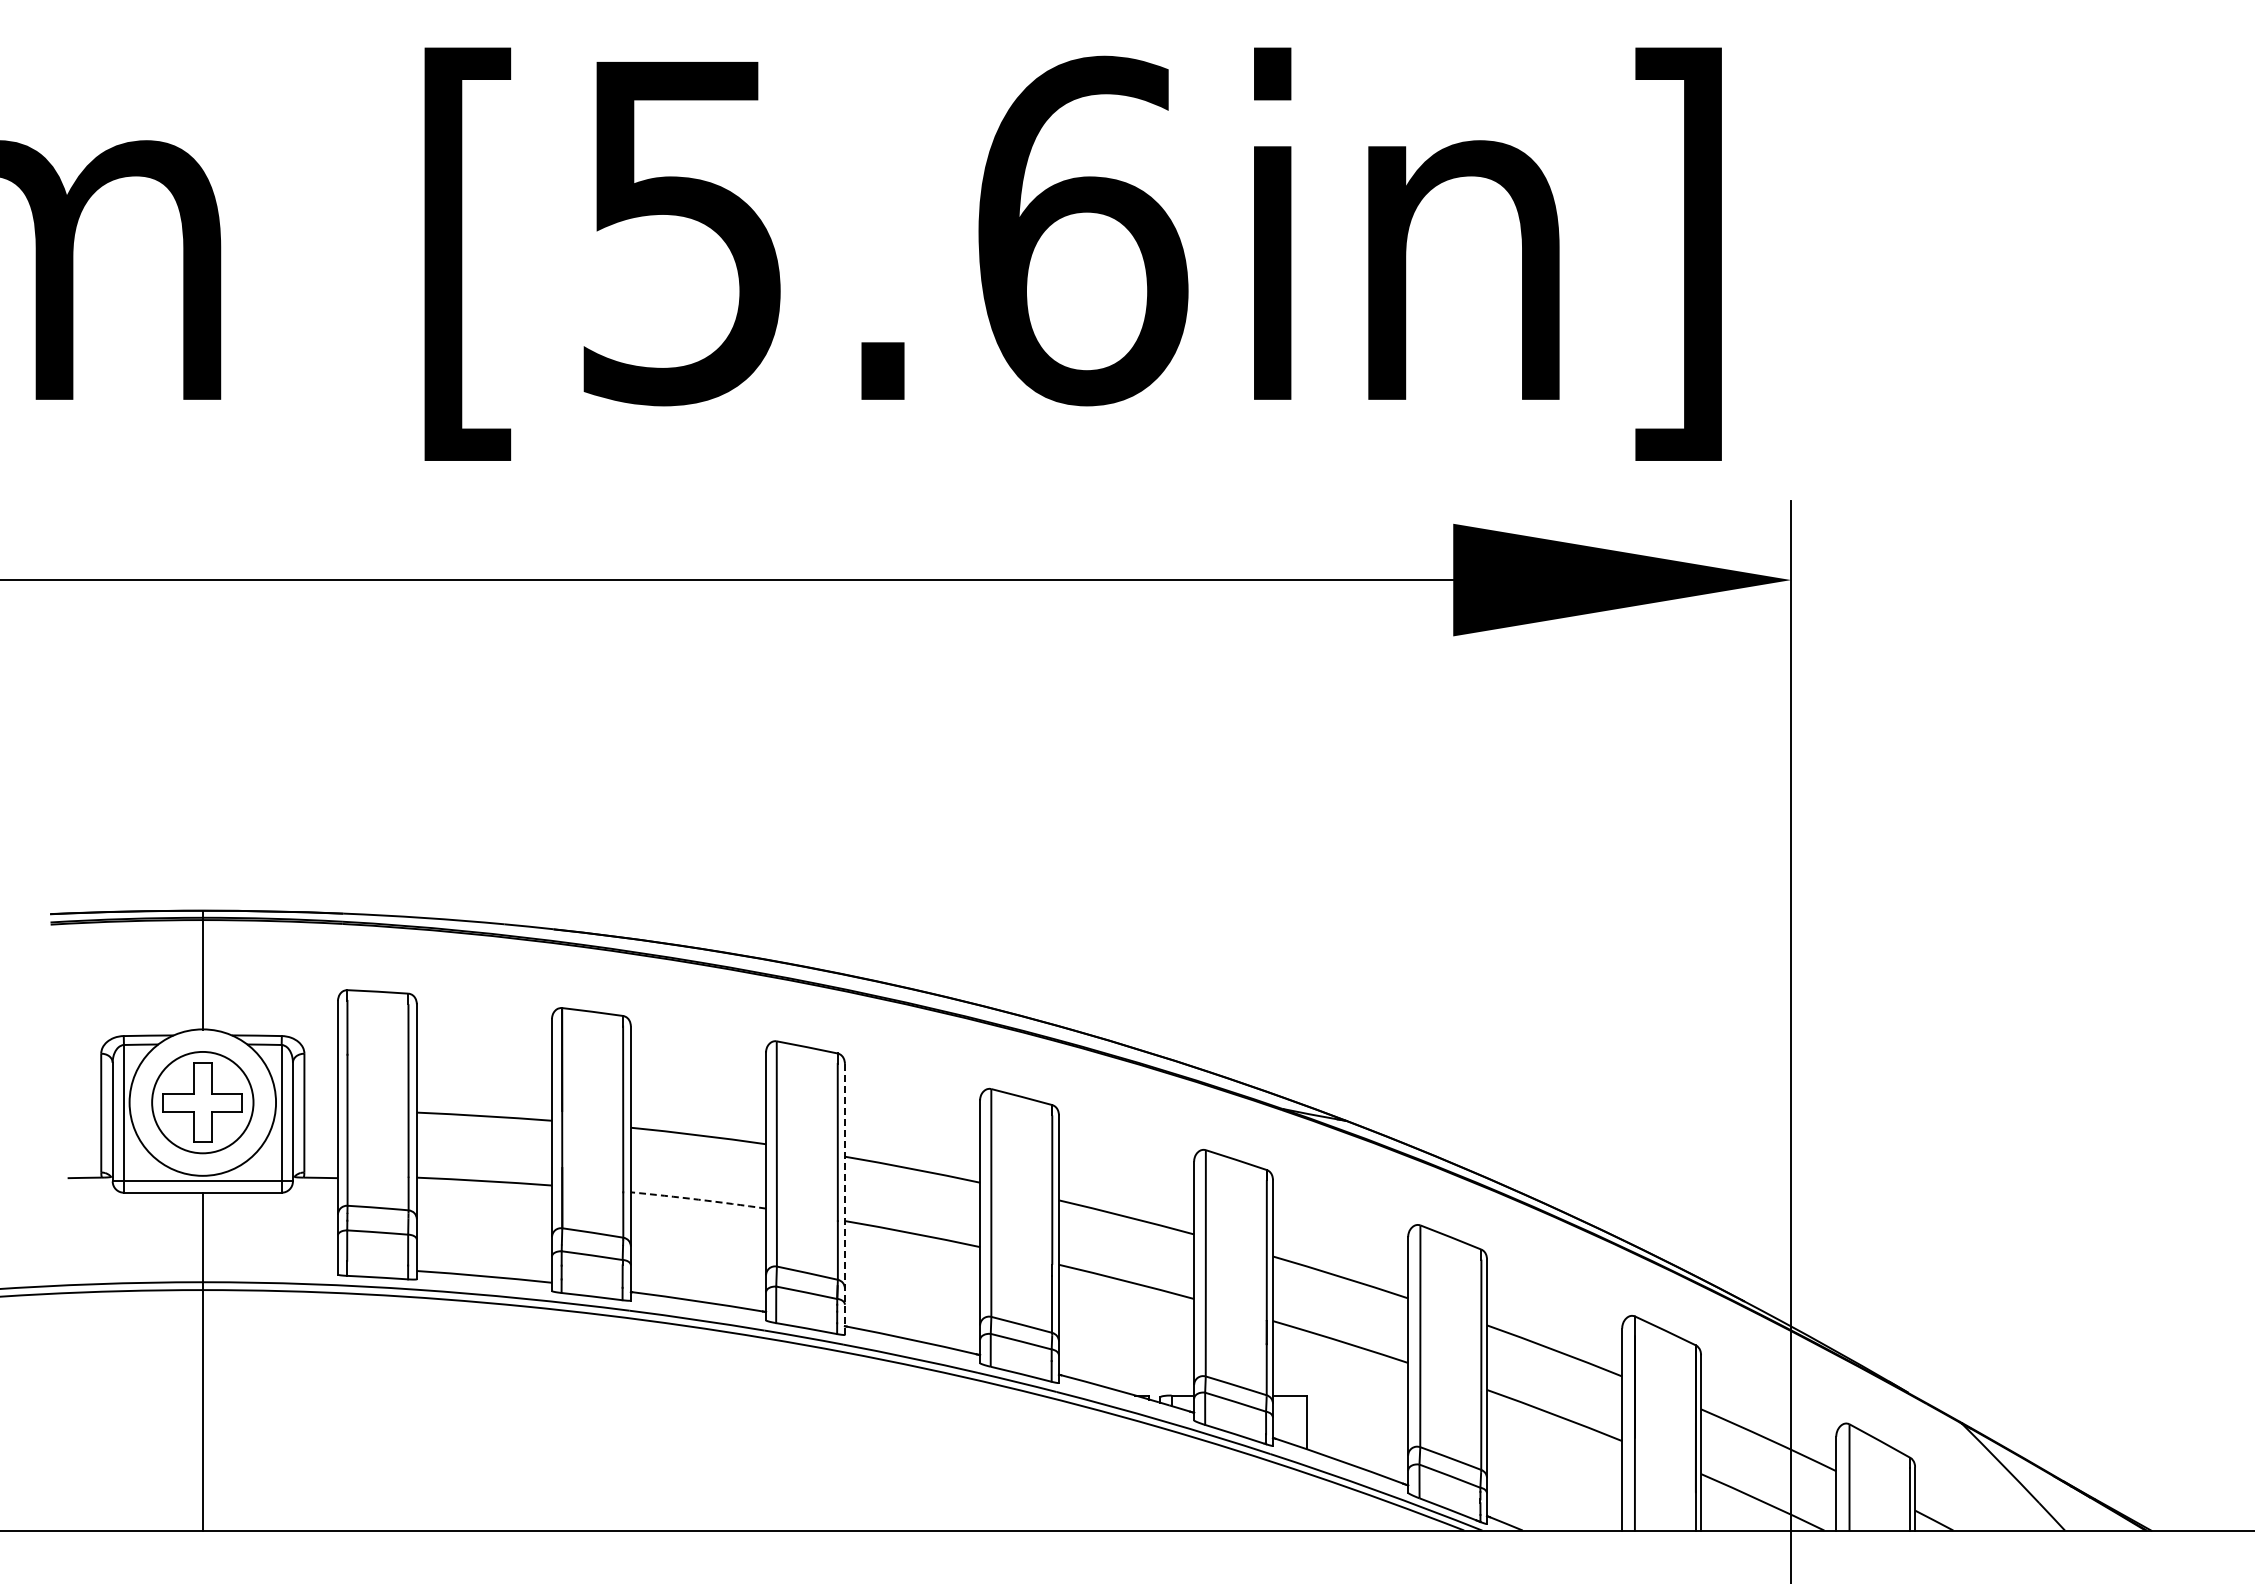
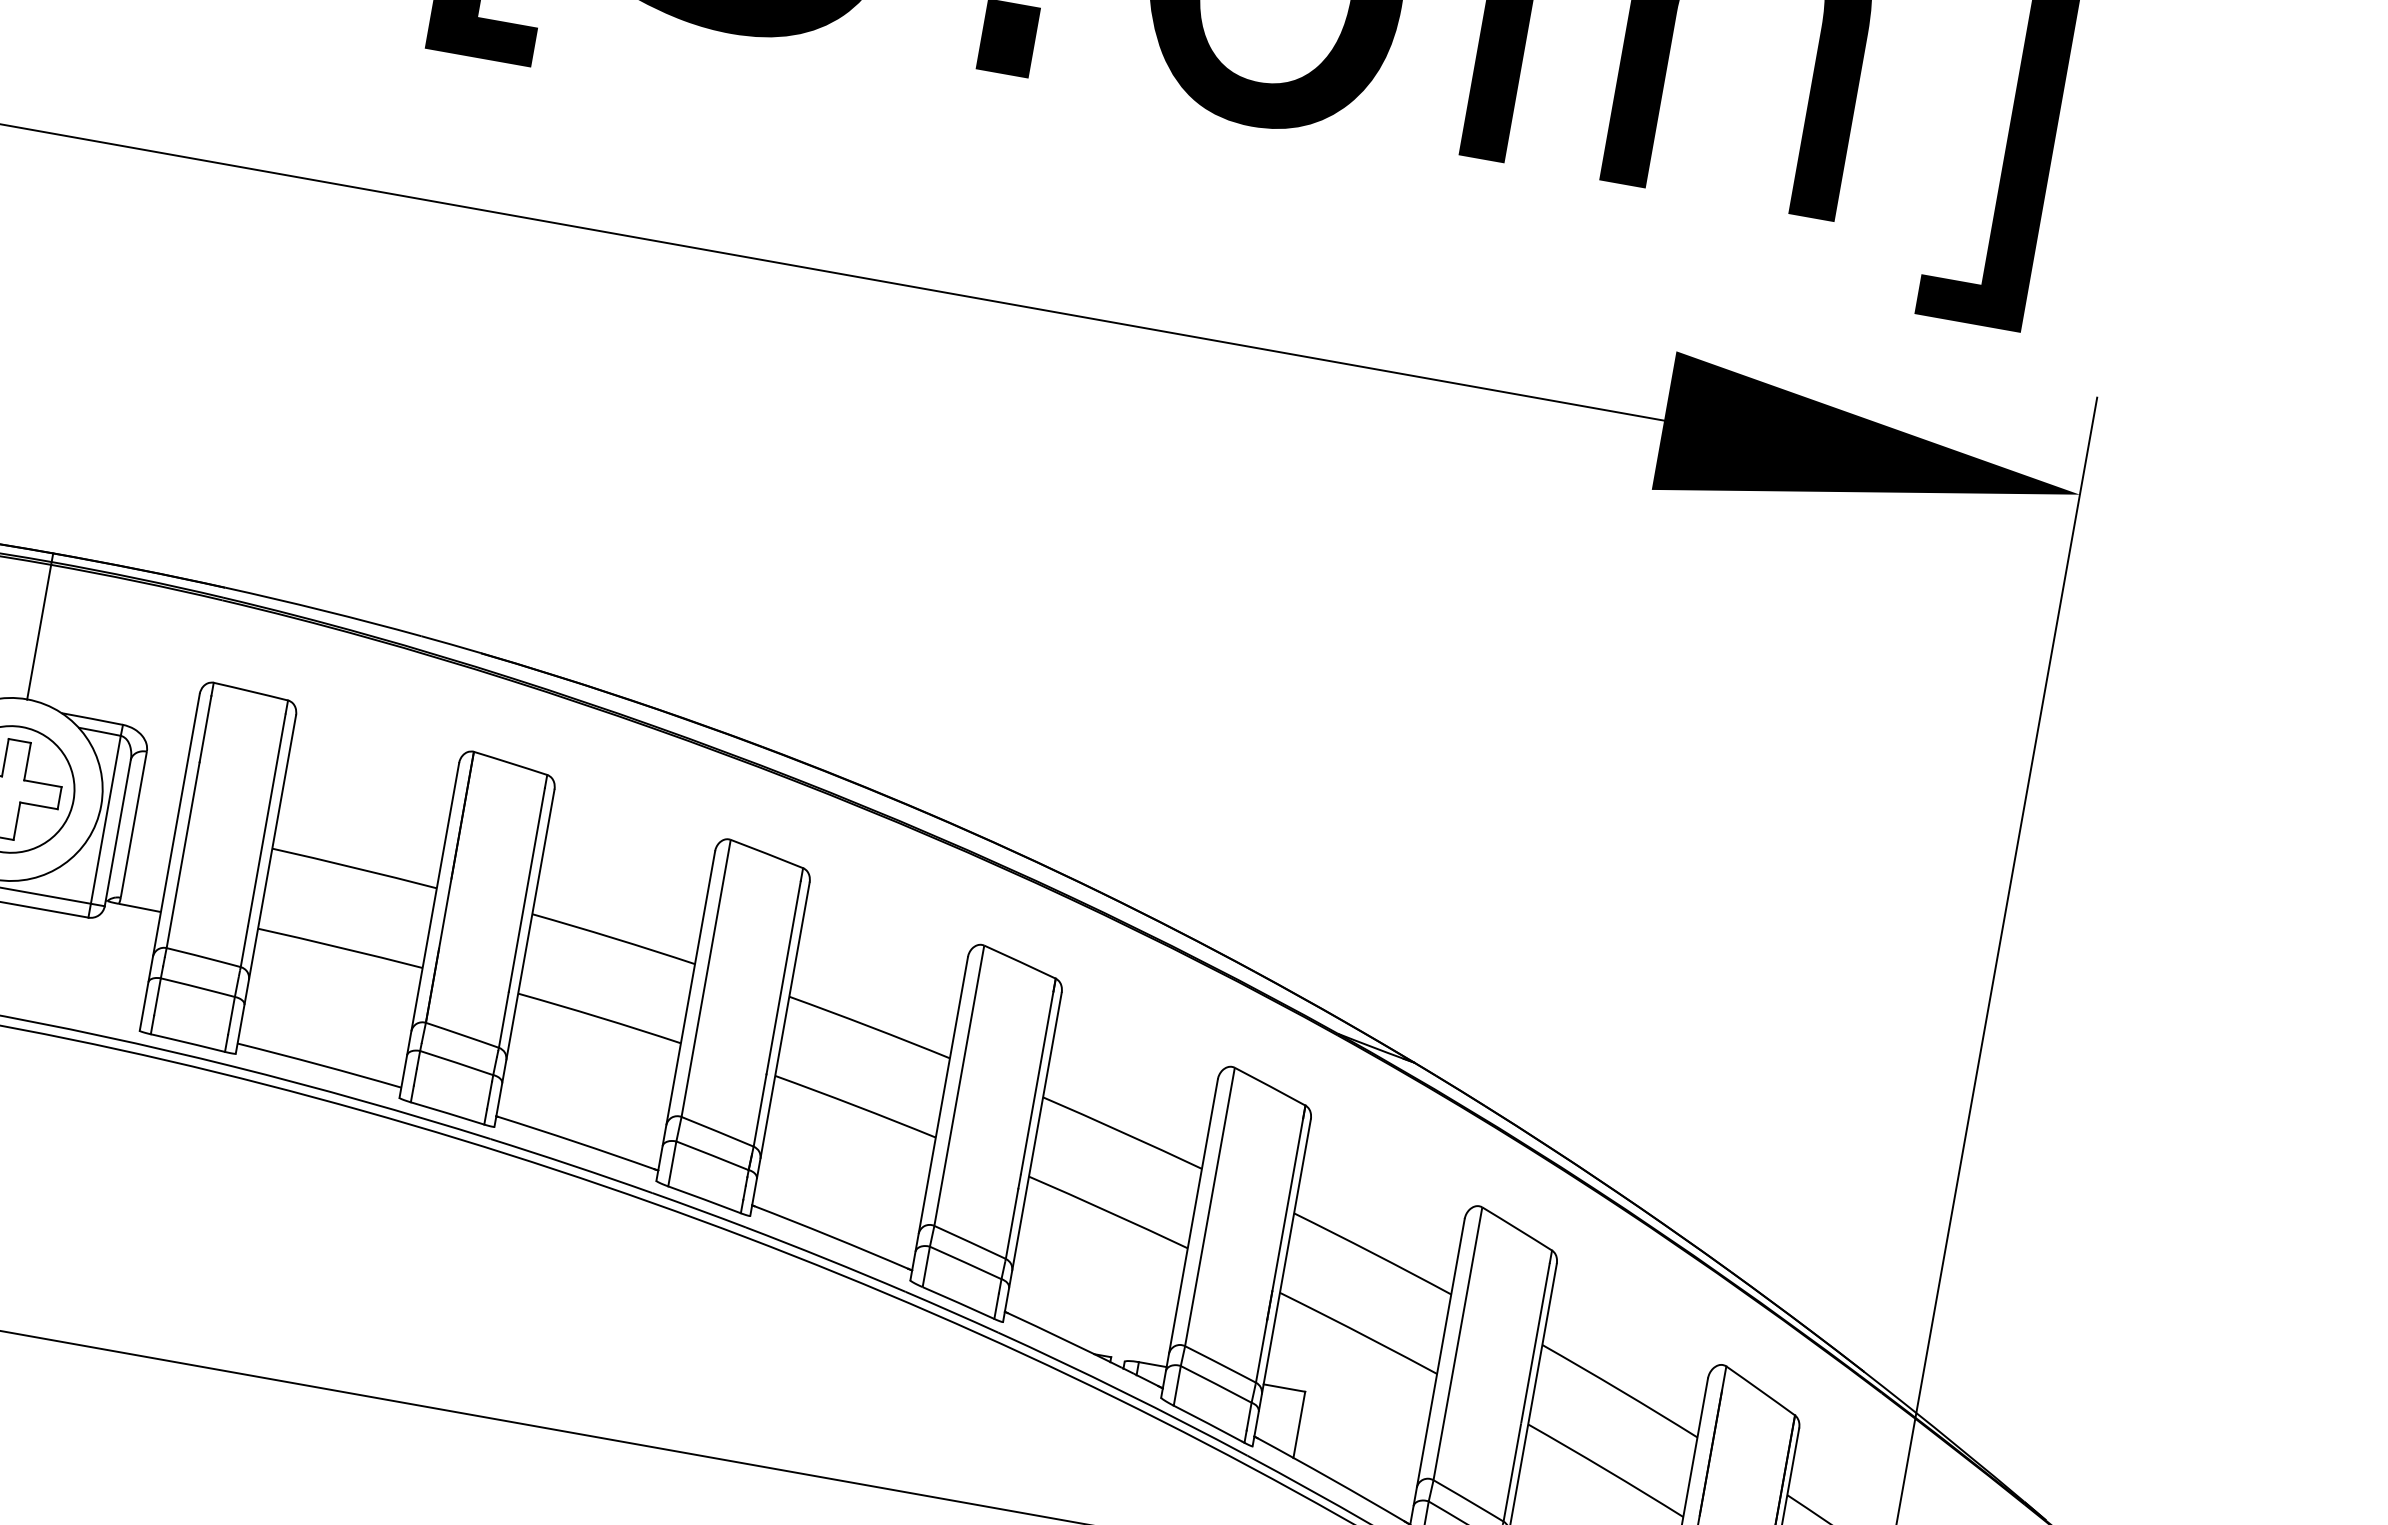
line: (844, 1198) -> (779, 1048), dashed -> solid
arc: (698, 1199) -> (599, 1017), dashed -> solid

